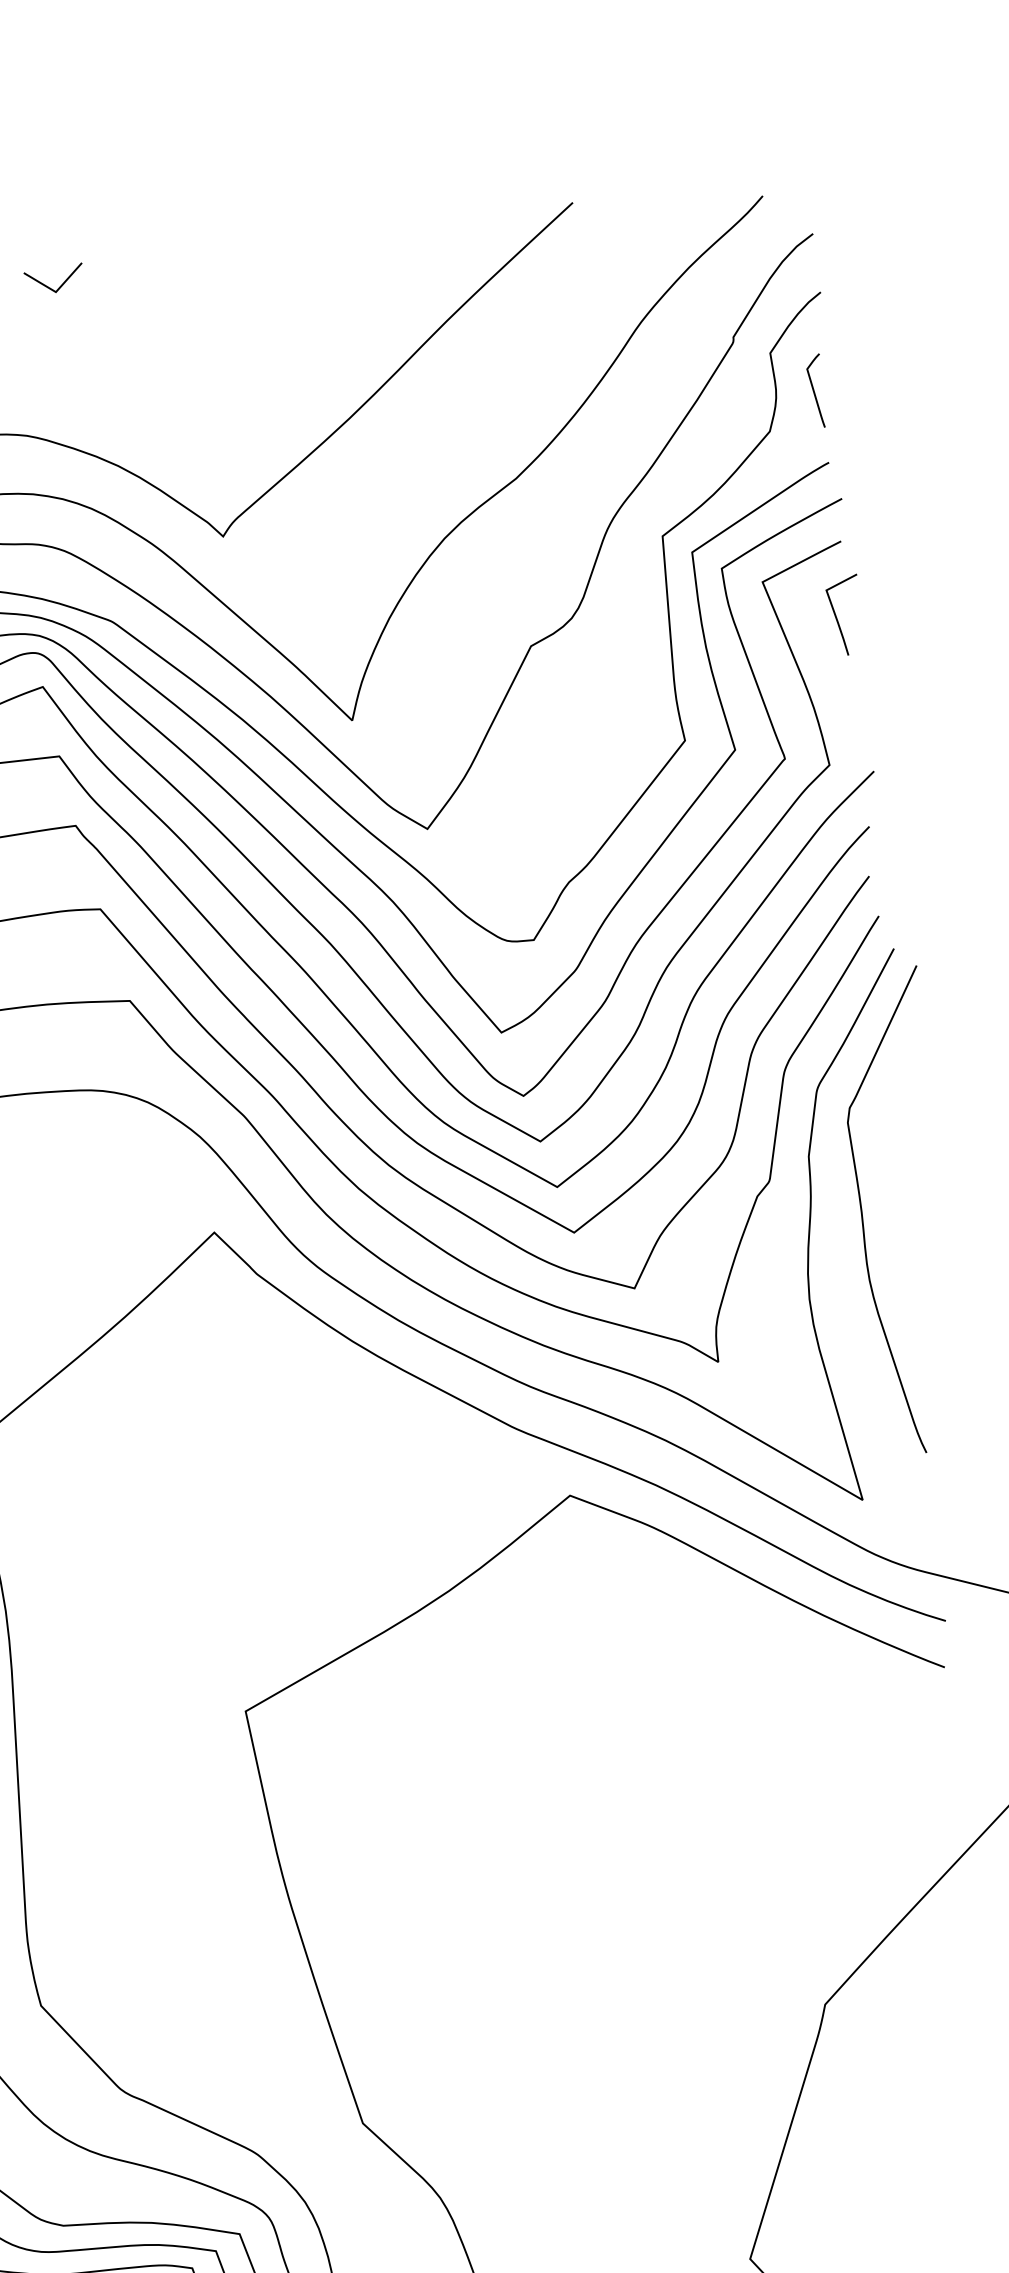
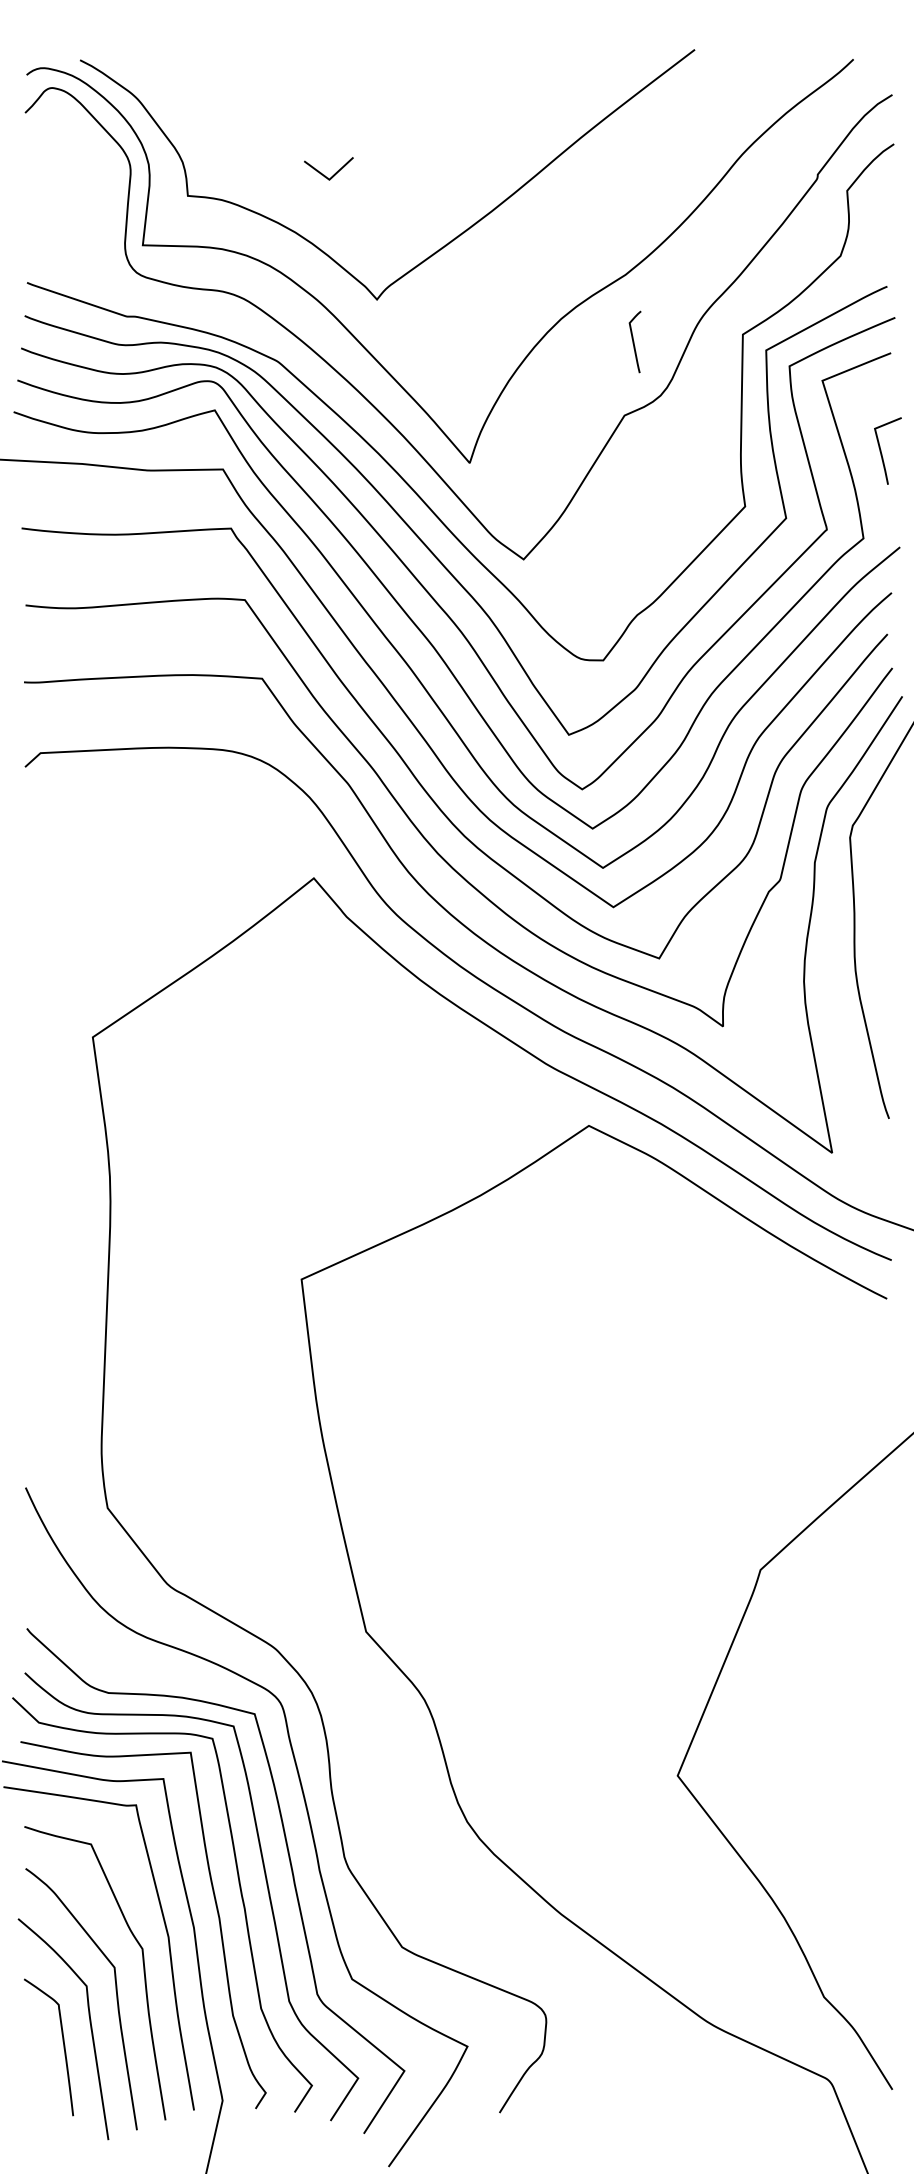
curve: (49, 286) -> (324, 174), moved
curve: (815, 390) -> (634, 341), moved
line: (838, 618) -> (882, 453), moved

